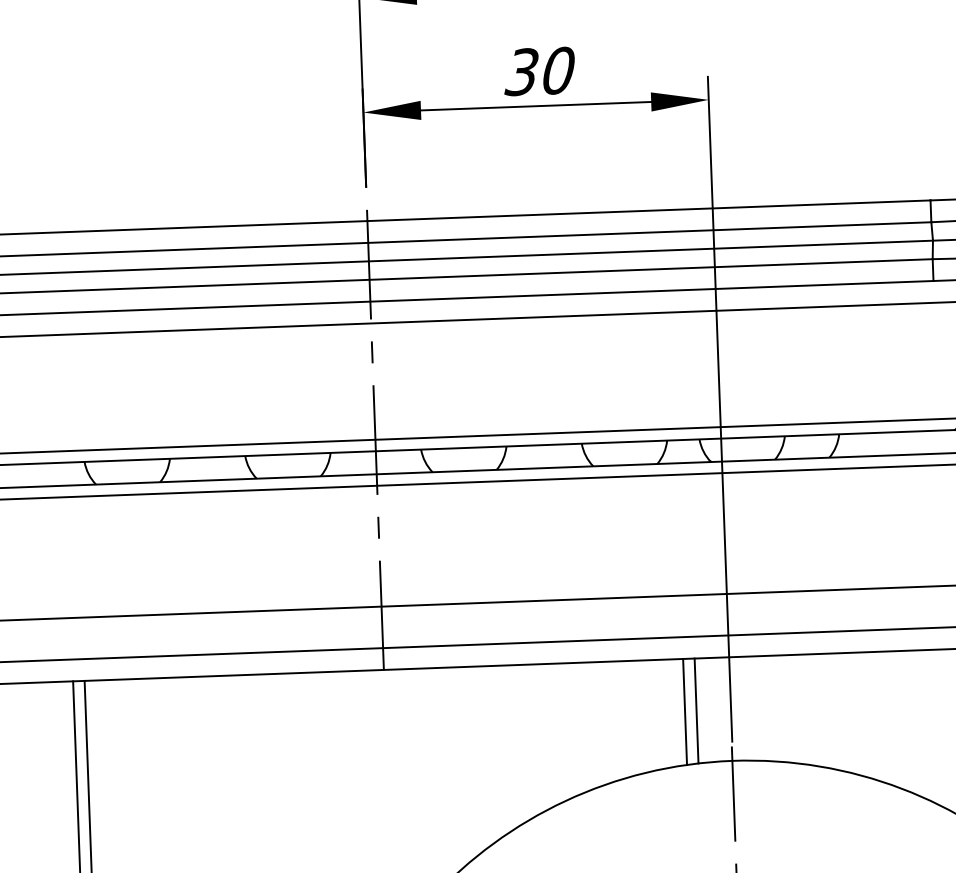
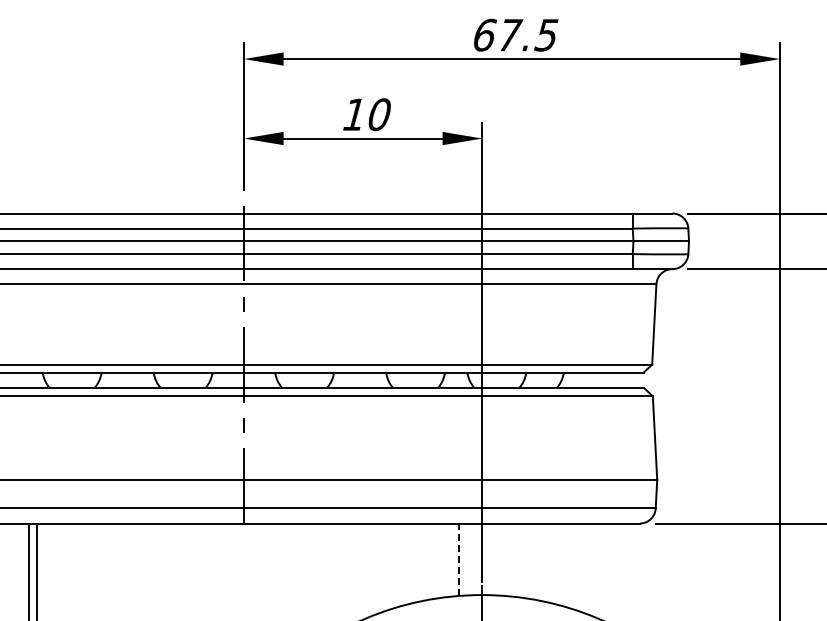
text: (520, 71) -> (353, 114), 30 -> 10
line: (696, 710) -> (458, 559), solid -> dashed
line: (684, 711) -> (450, 559), removed

